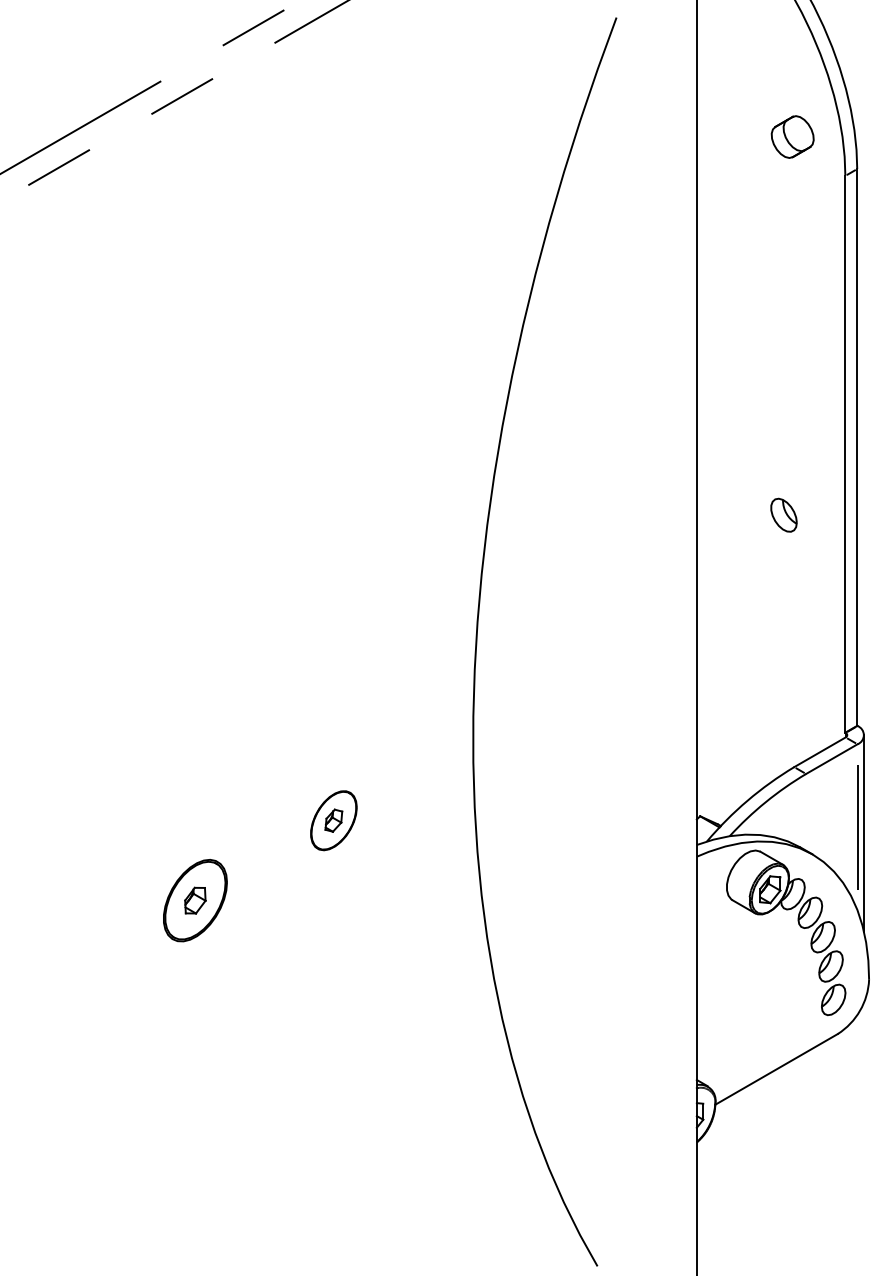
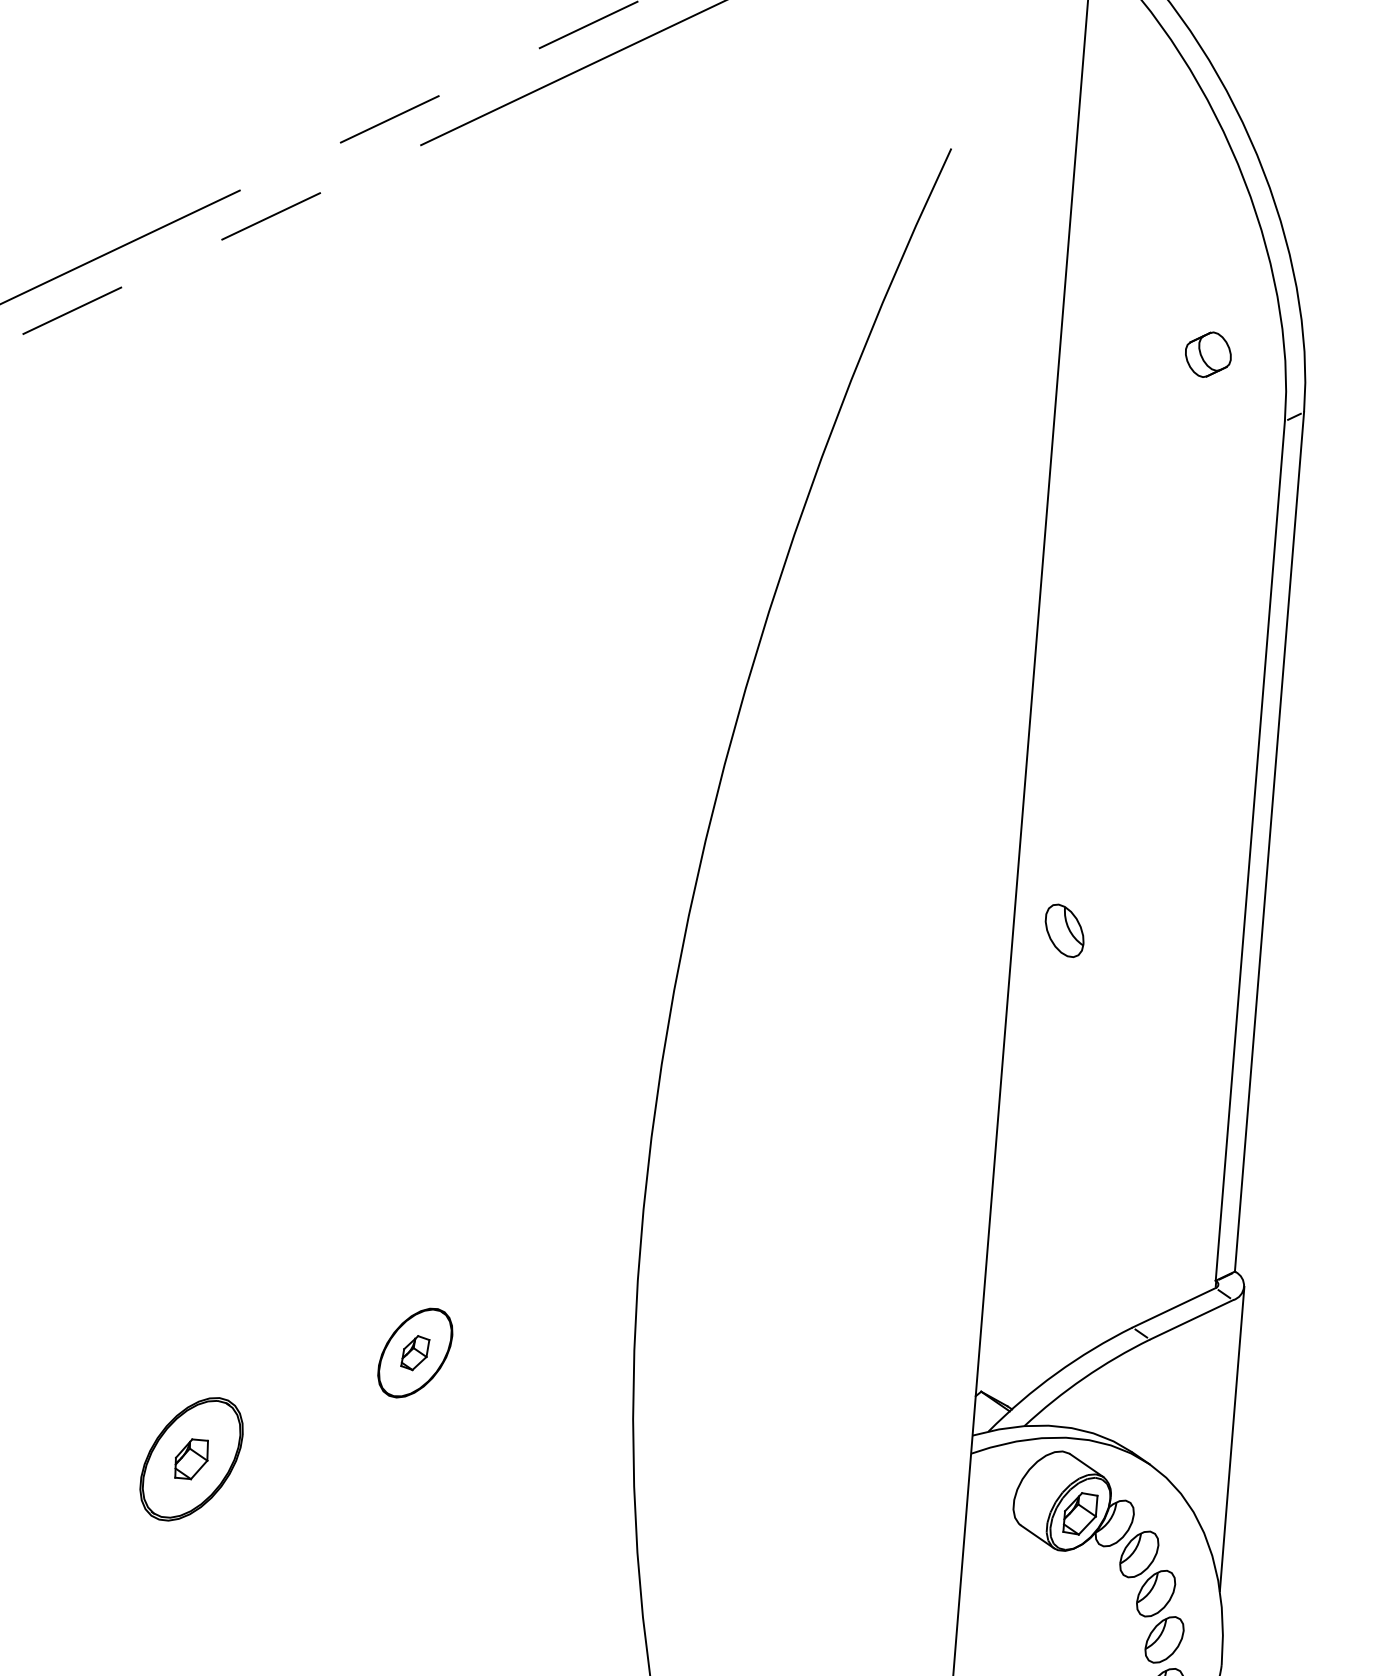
part: (792, 136) -> (1208, 353), size x0.7
part: (783, 514) -> (1063, 929), moved
line: (857, 827) -> (1222, 1428), removed

